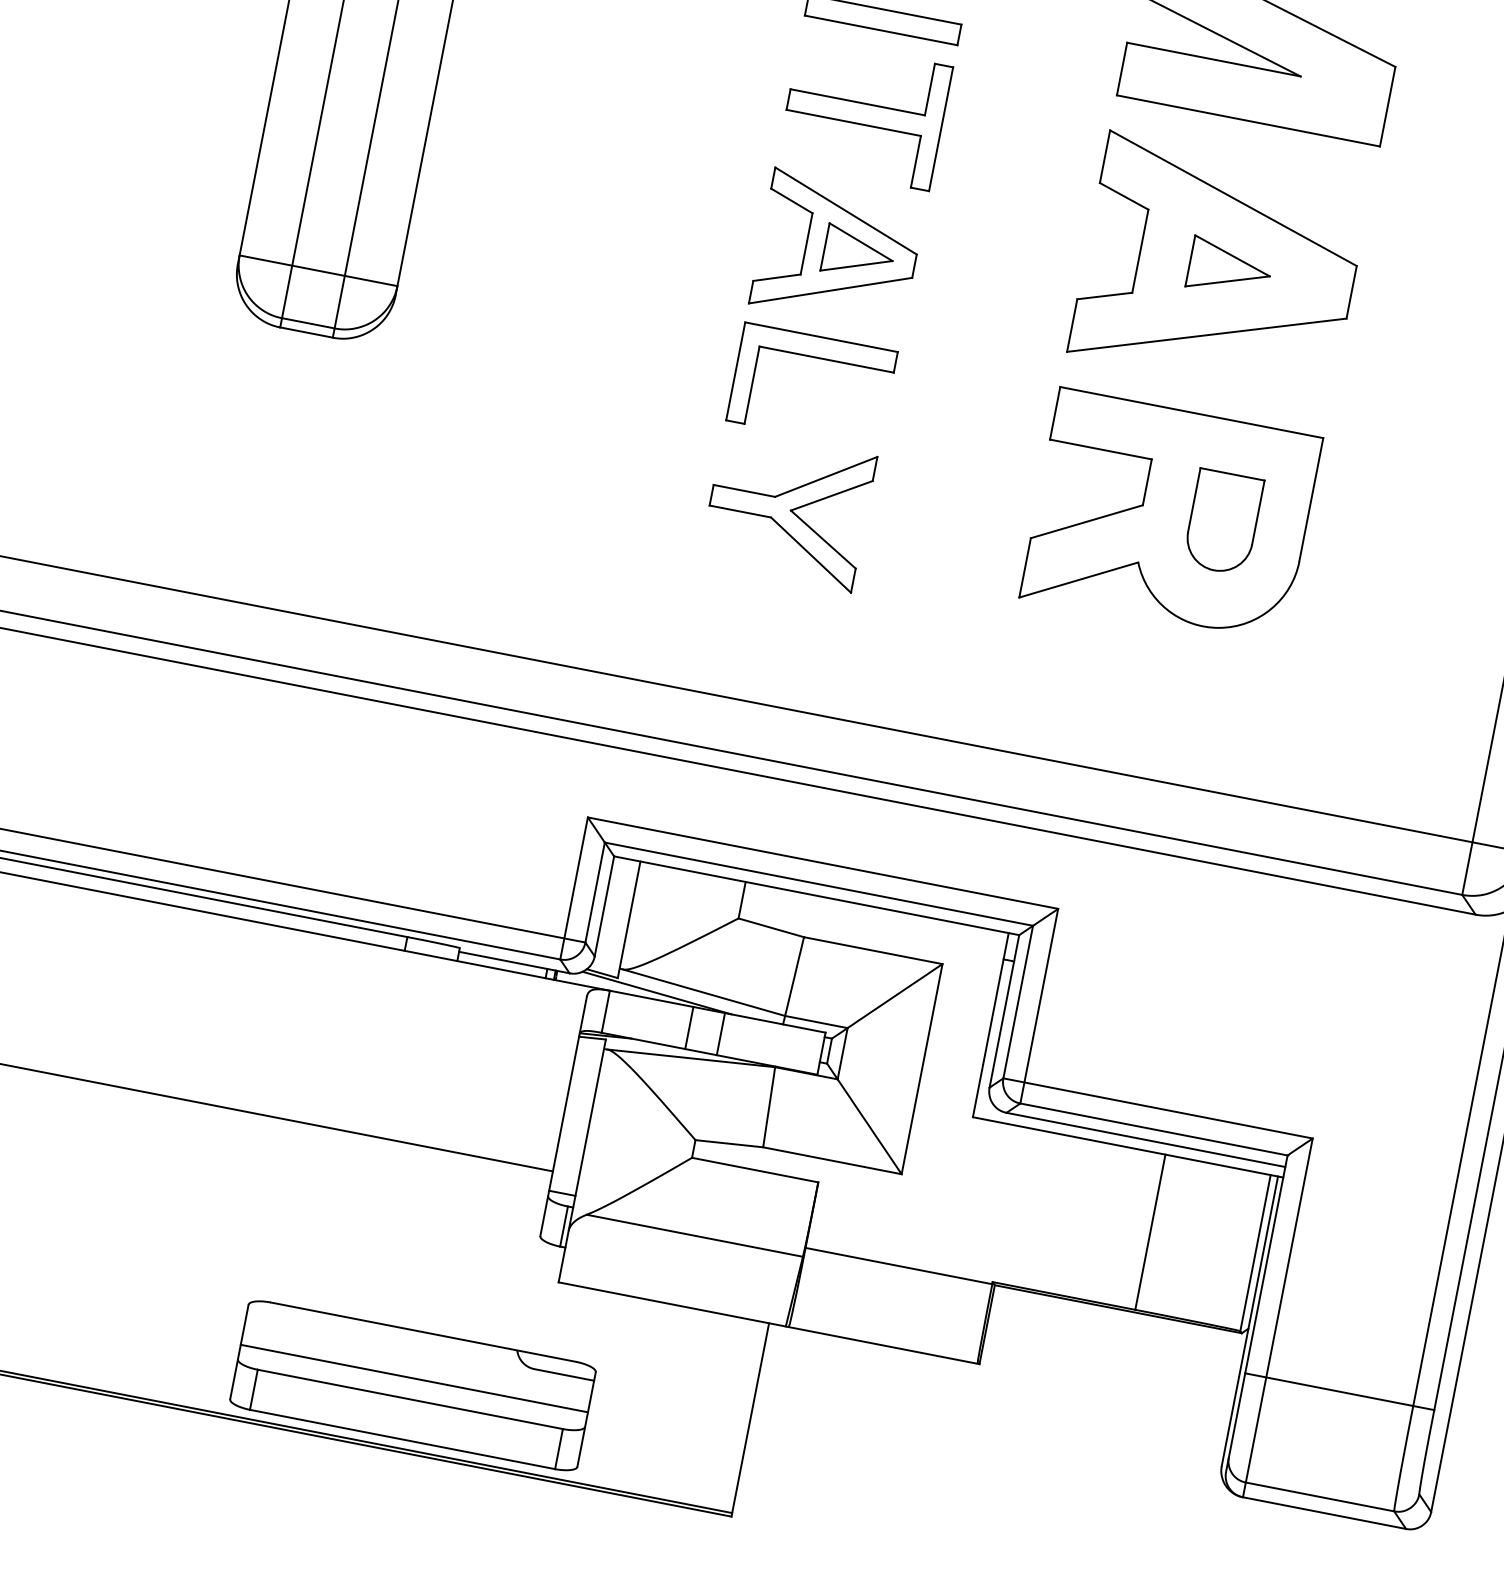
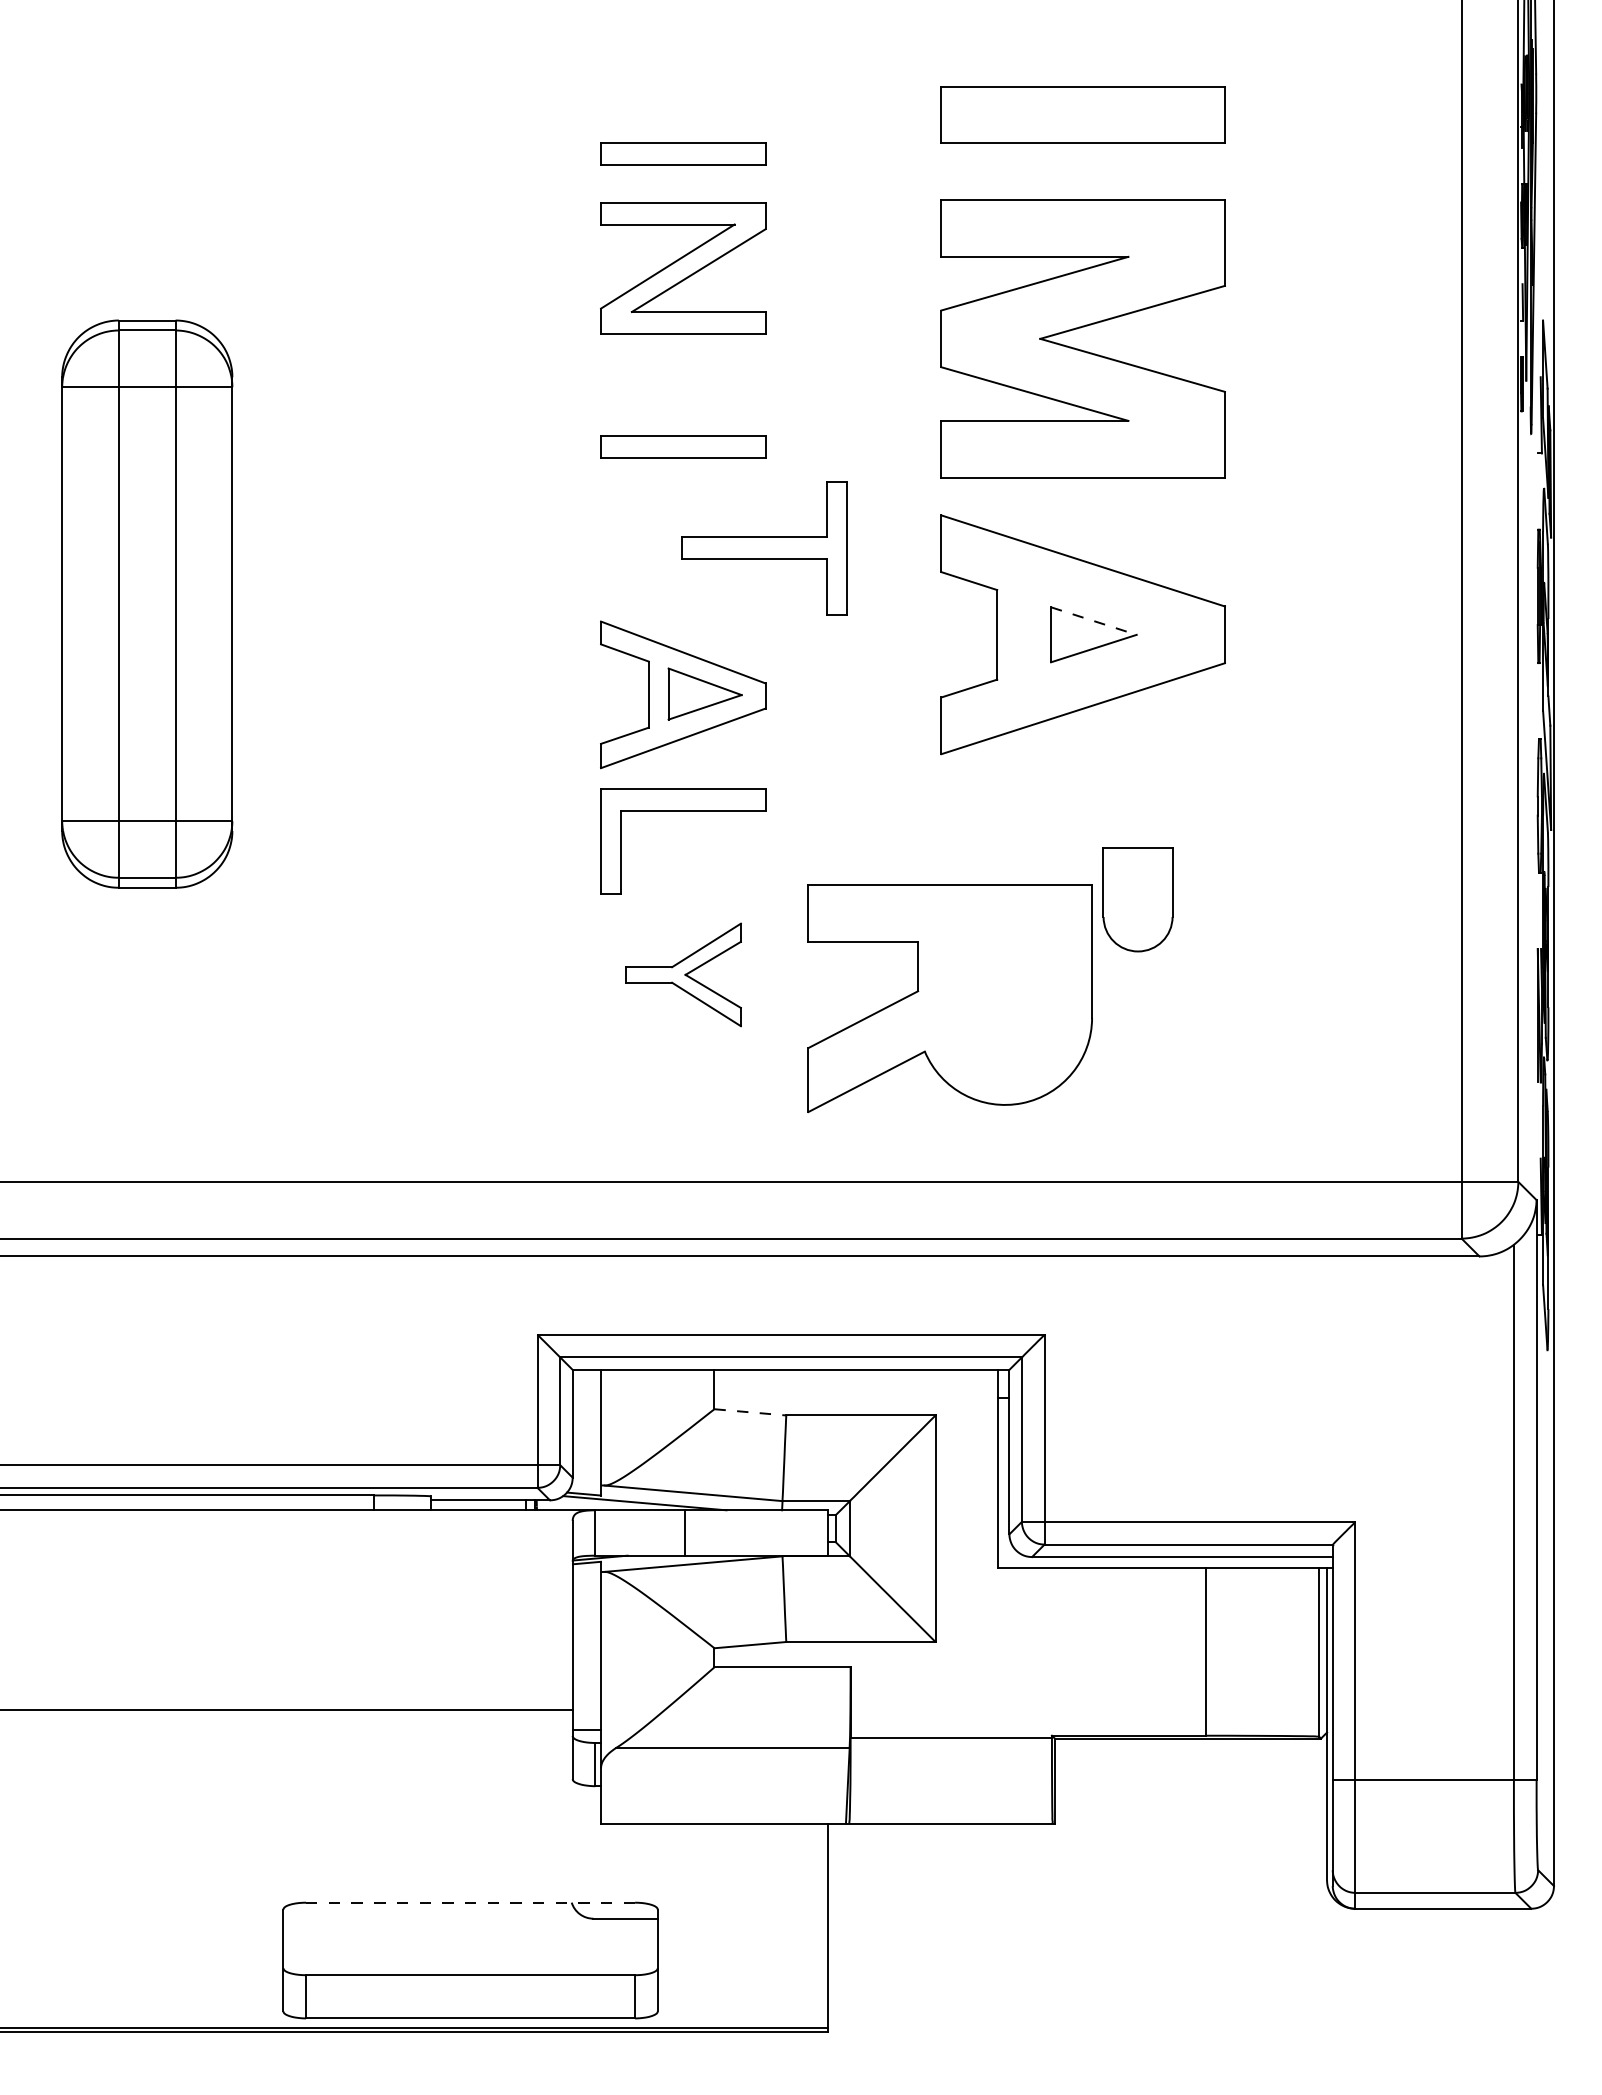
part: (865, 114) -> (764, 548), moved
line: (1232, 256) -> (1093, 621), solid -> dashed
part: (788, 509) -> (683, 974), size x0.7
part: (1170, 517) -> (949, 998), moved
line: (771, 927) -> (750, 1412), solid -> dashed
line: (721, 1033) -> (719, 1532), removed
line: (424, 1332) -> (471, 1902), solid -> dashed
line: (414, 1378) -> (470, 1952), removed

